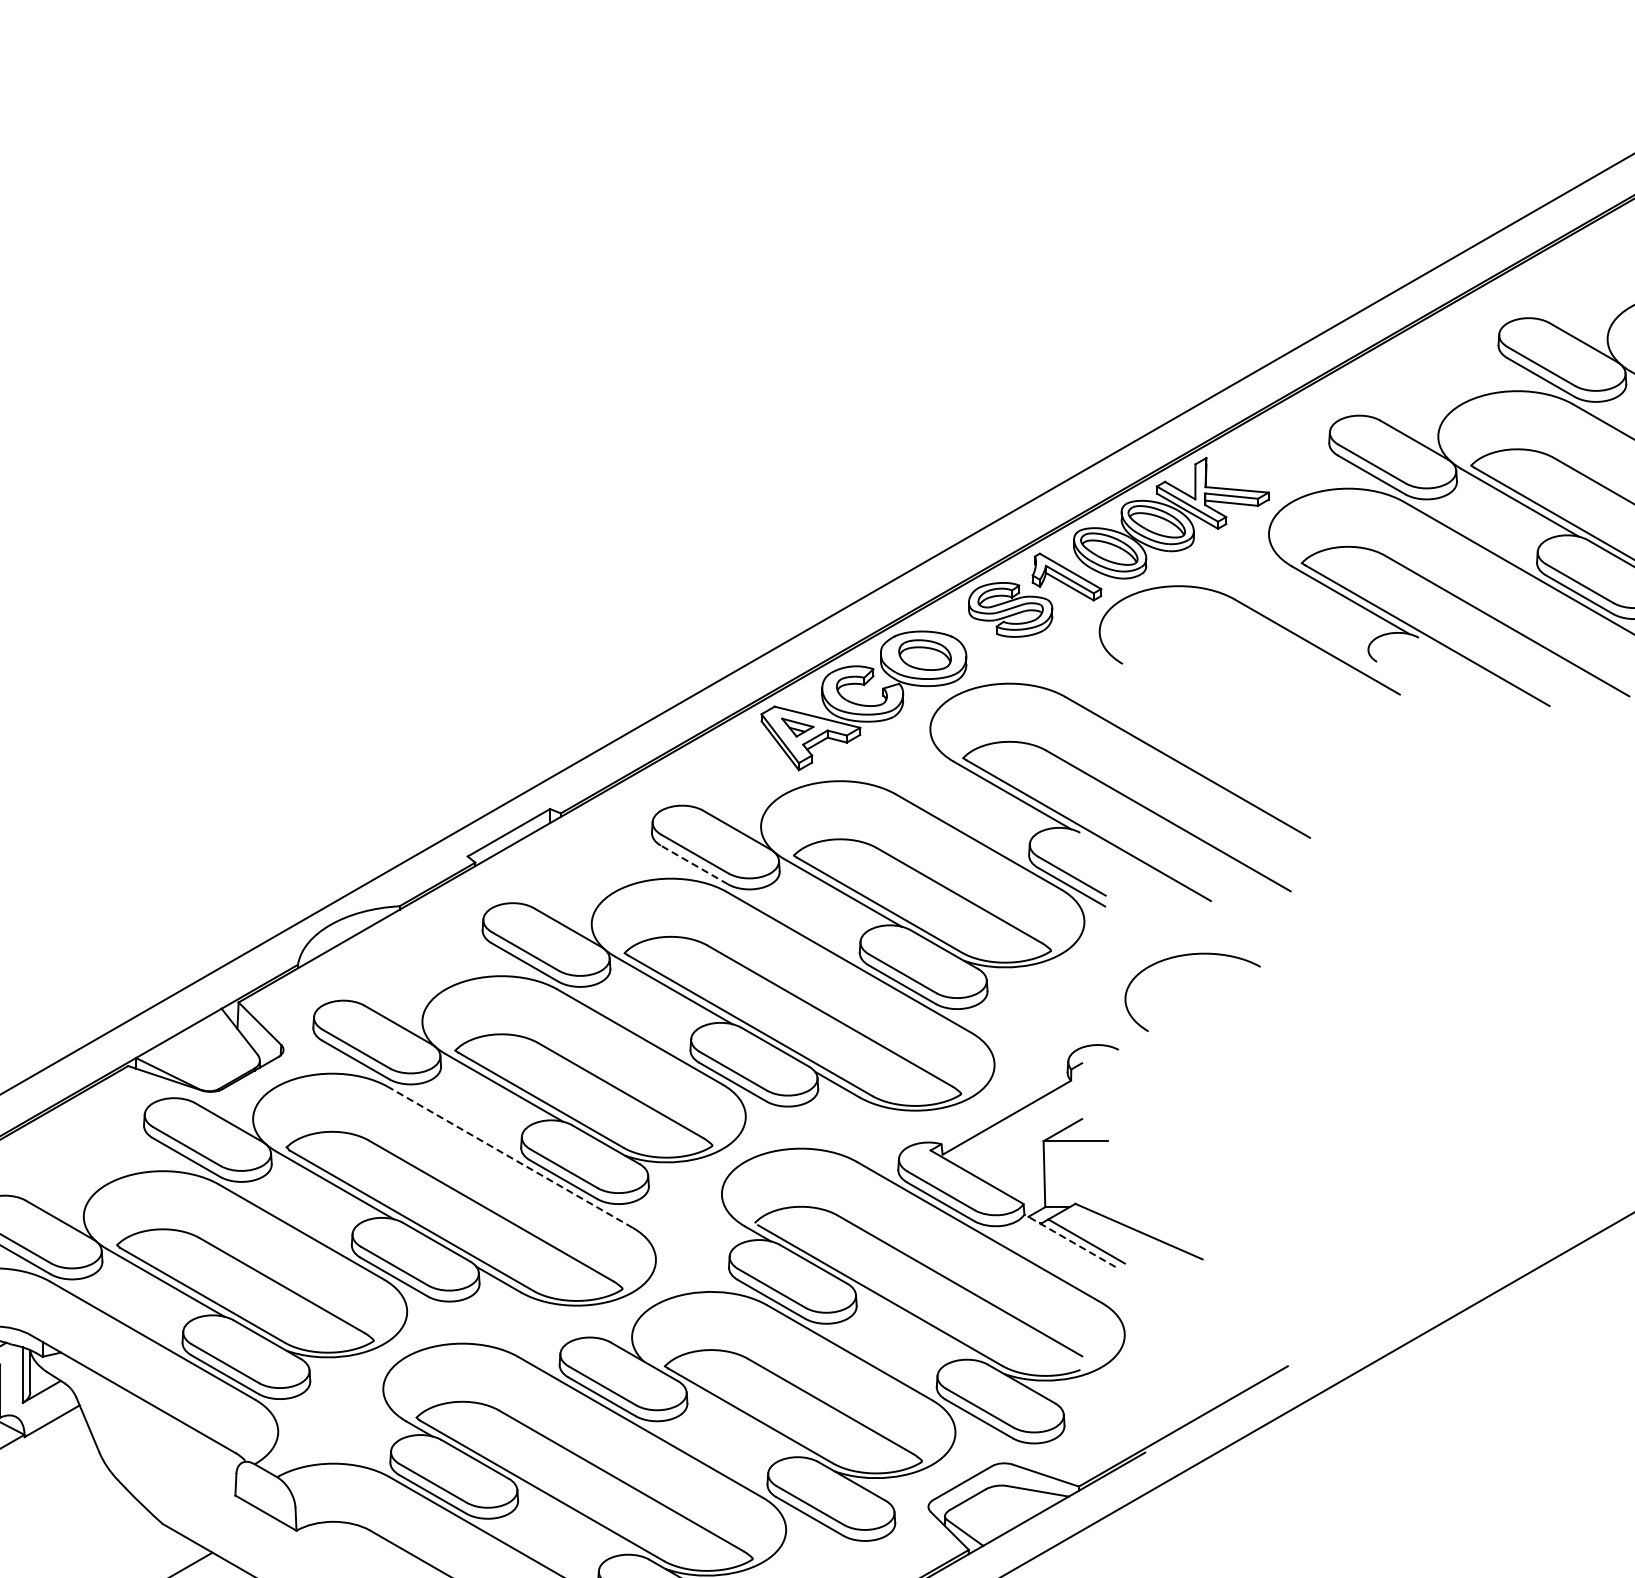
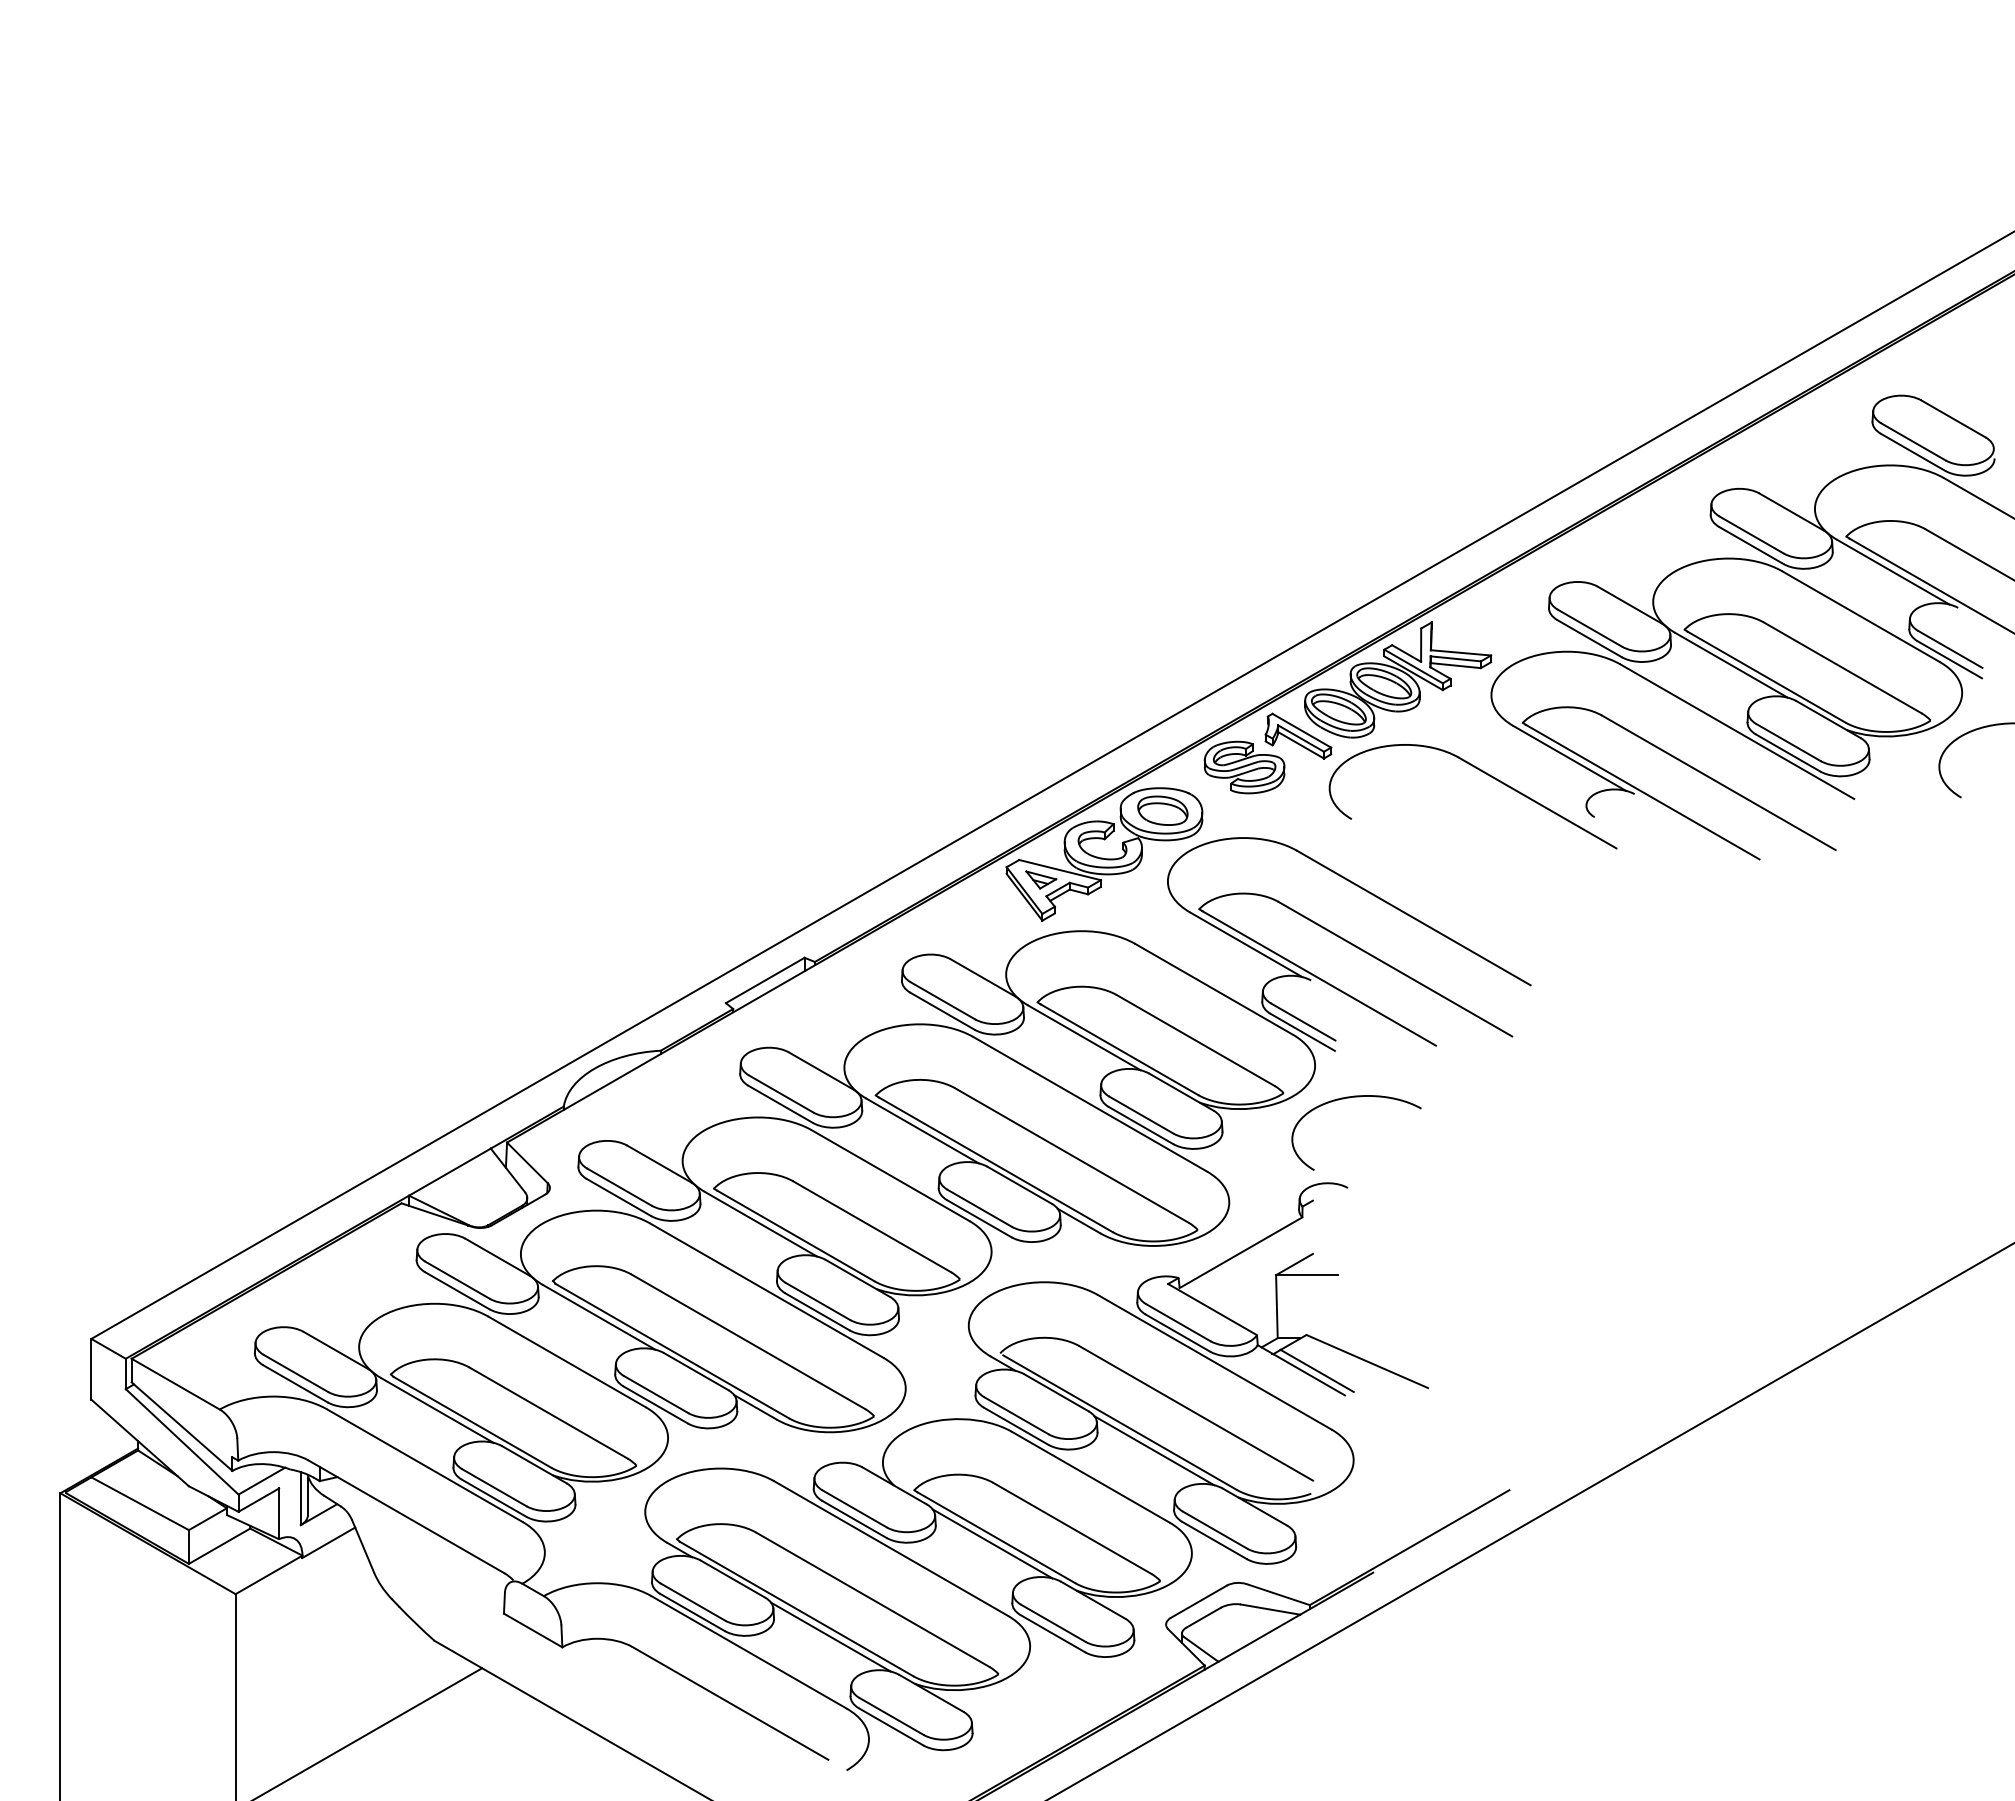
line: (694, 864) -> (942, 1010), dashed -> solid
curve: (1185, 956) -> (1349, 1098), moved
line: (510, 1157) -> (766, 1290), dashed -> solid
line: (1069, 1241) -> (1300, 1370), dashed -> solid
line: (916, 1324) -> (1154, 1450), added
line: (746, 1422) -> (992, 1543), added
line: (577, 1519) -> (830, 1636), added

